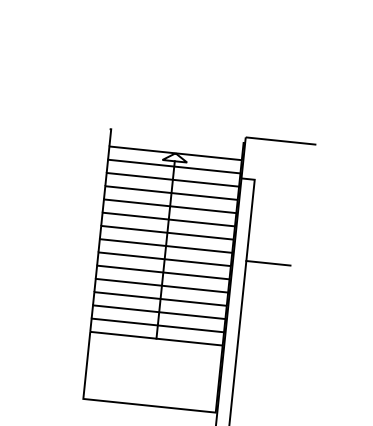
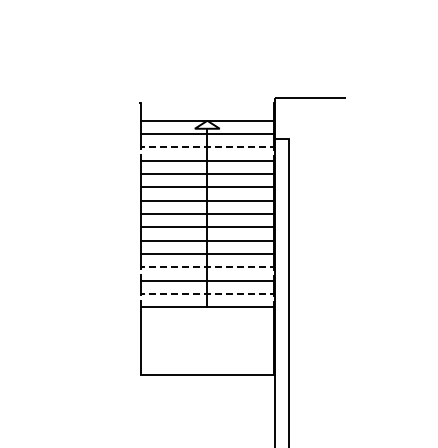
line: (173, 179) -> (207, 147), solid -> dashed
line: (267, 263) -> (310, 220), removed
line: (160, 299) -> (207, 267), solid -> dashed
line: (158, 325) -> (207, 293), solid -> dashed

